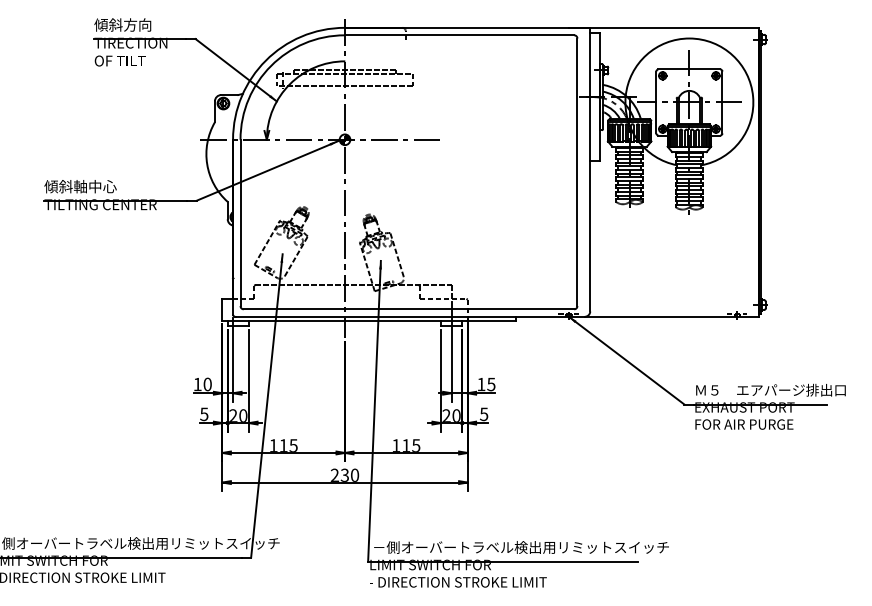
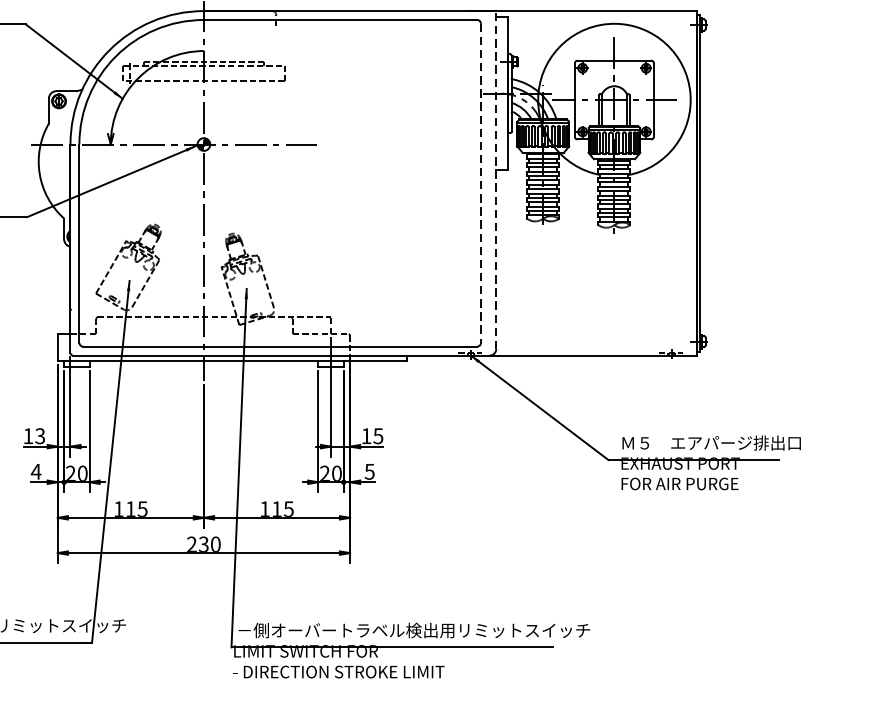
line: (590, 169) -> (496, 179), solid -> dashed
line: (577, 172) -> (481, 183), solid -> dashed
text: (207, 384) -> (40, 436), 10 -> 13
text: (203, 414) -> (35, 471), 5 -> 4

